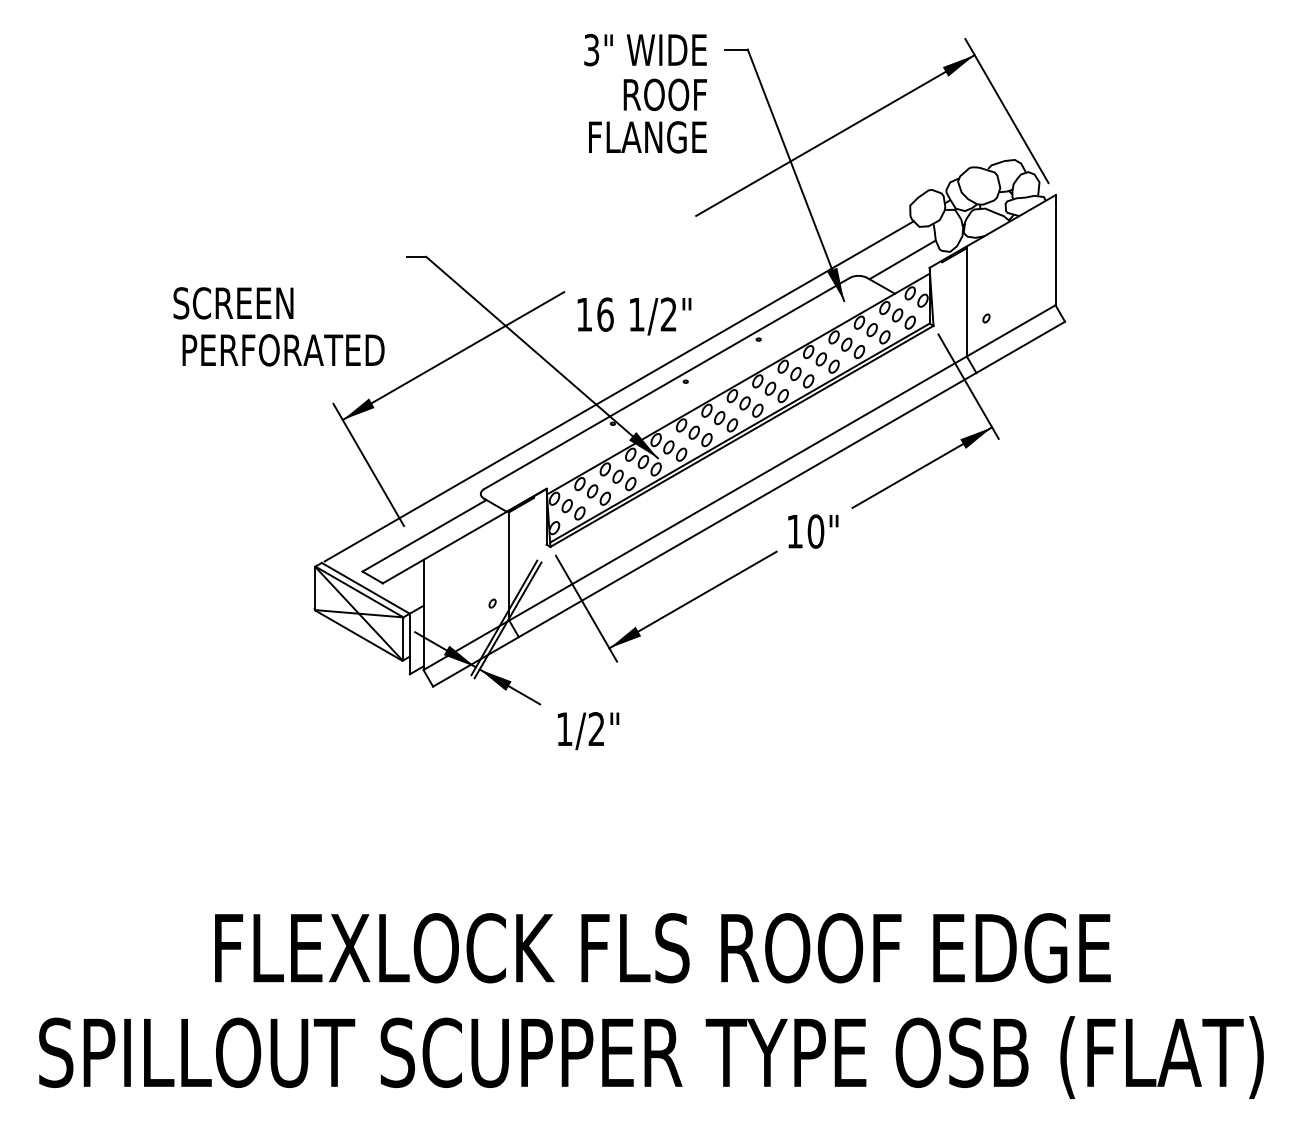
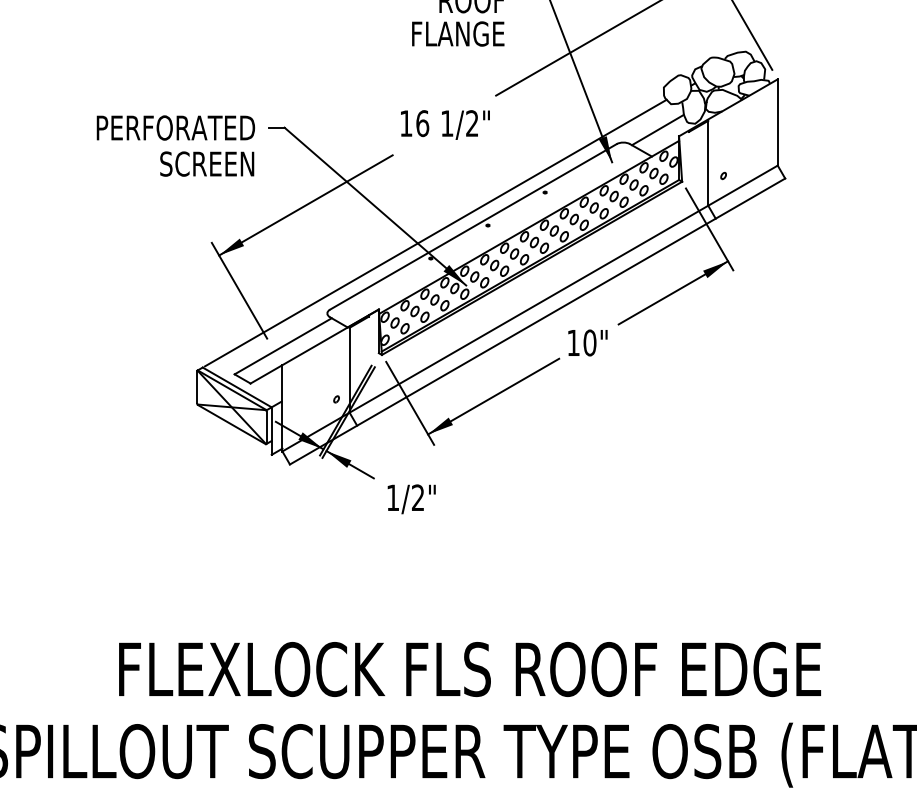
text: (233, 303) -> (207, 164), moved
text: (634, 316) -> (445, 125), moved
text: (283, 350) -> (175, 128), moved

